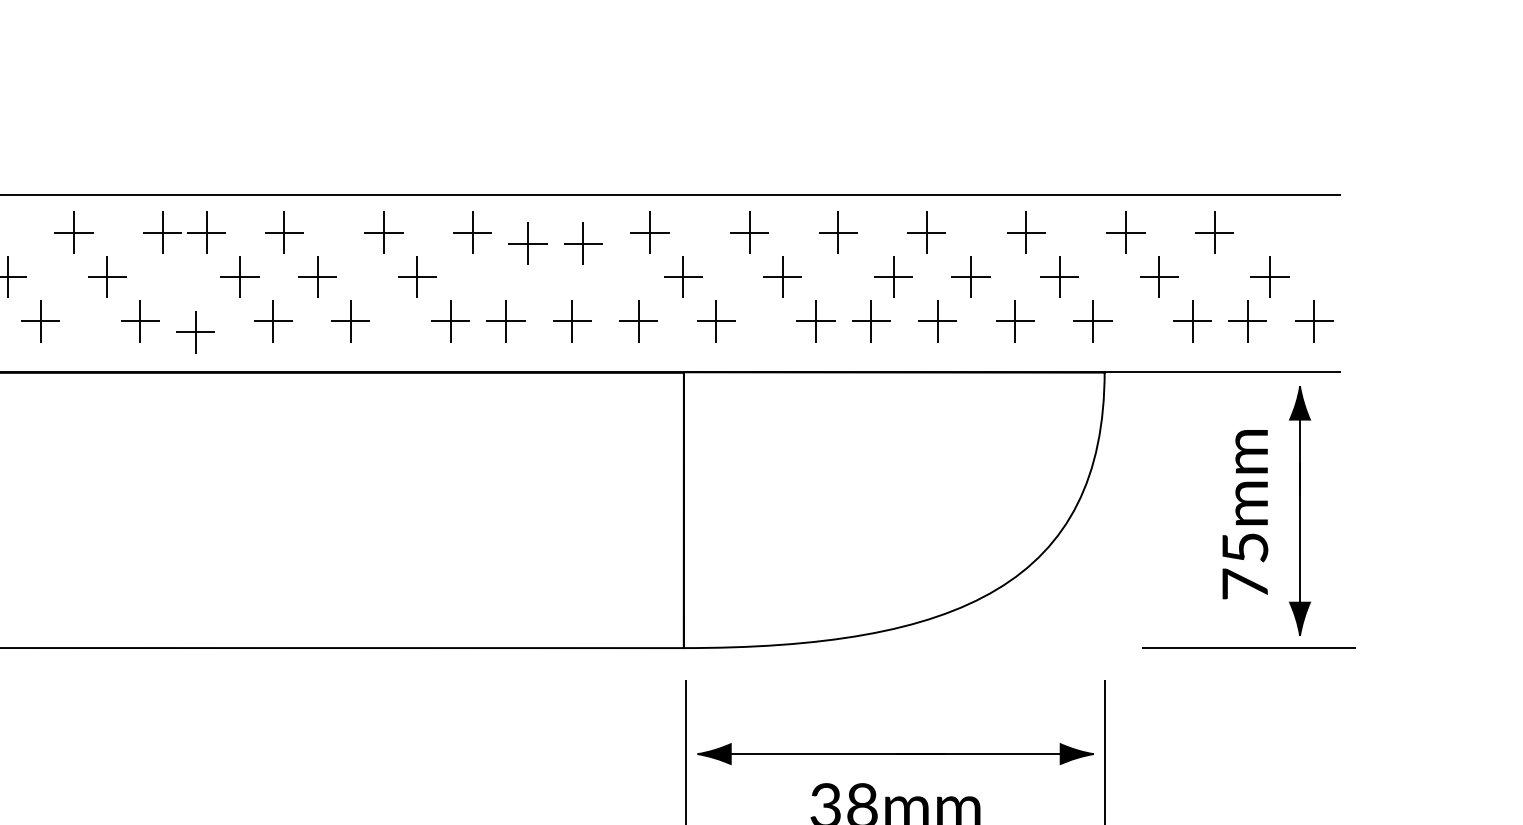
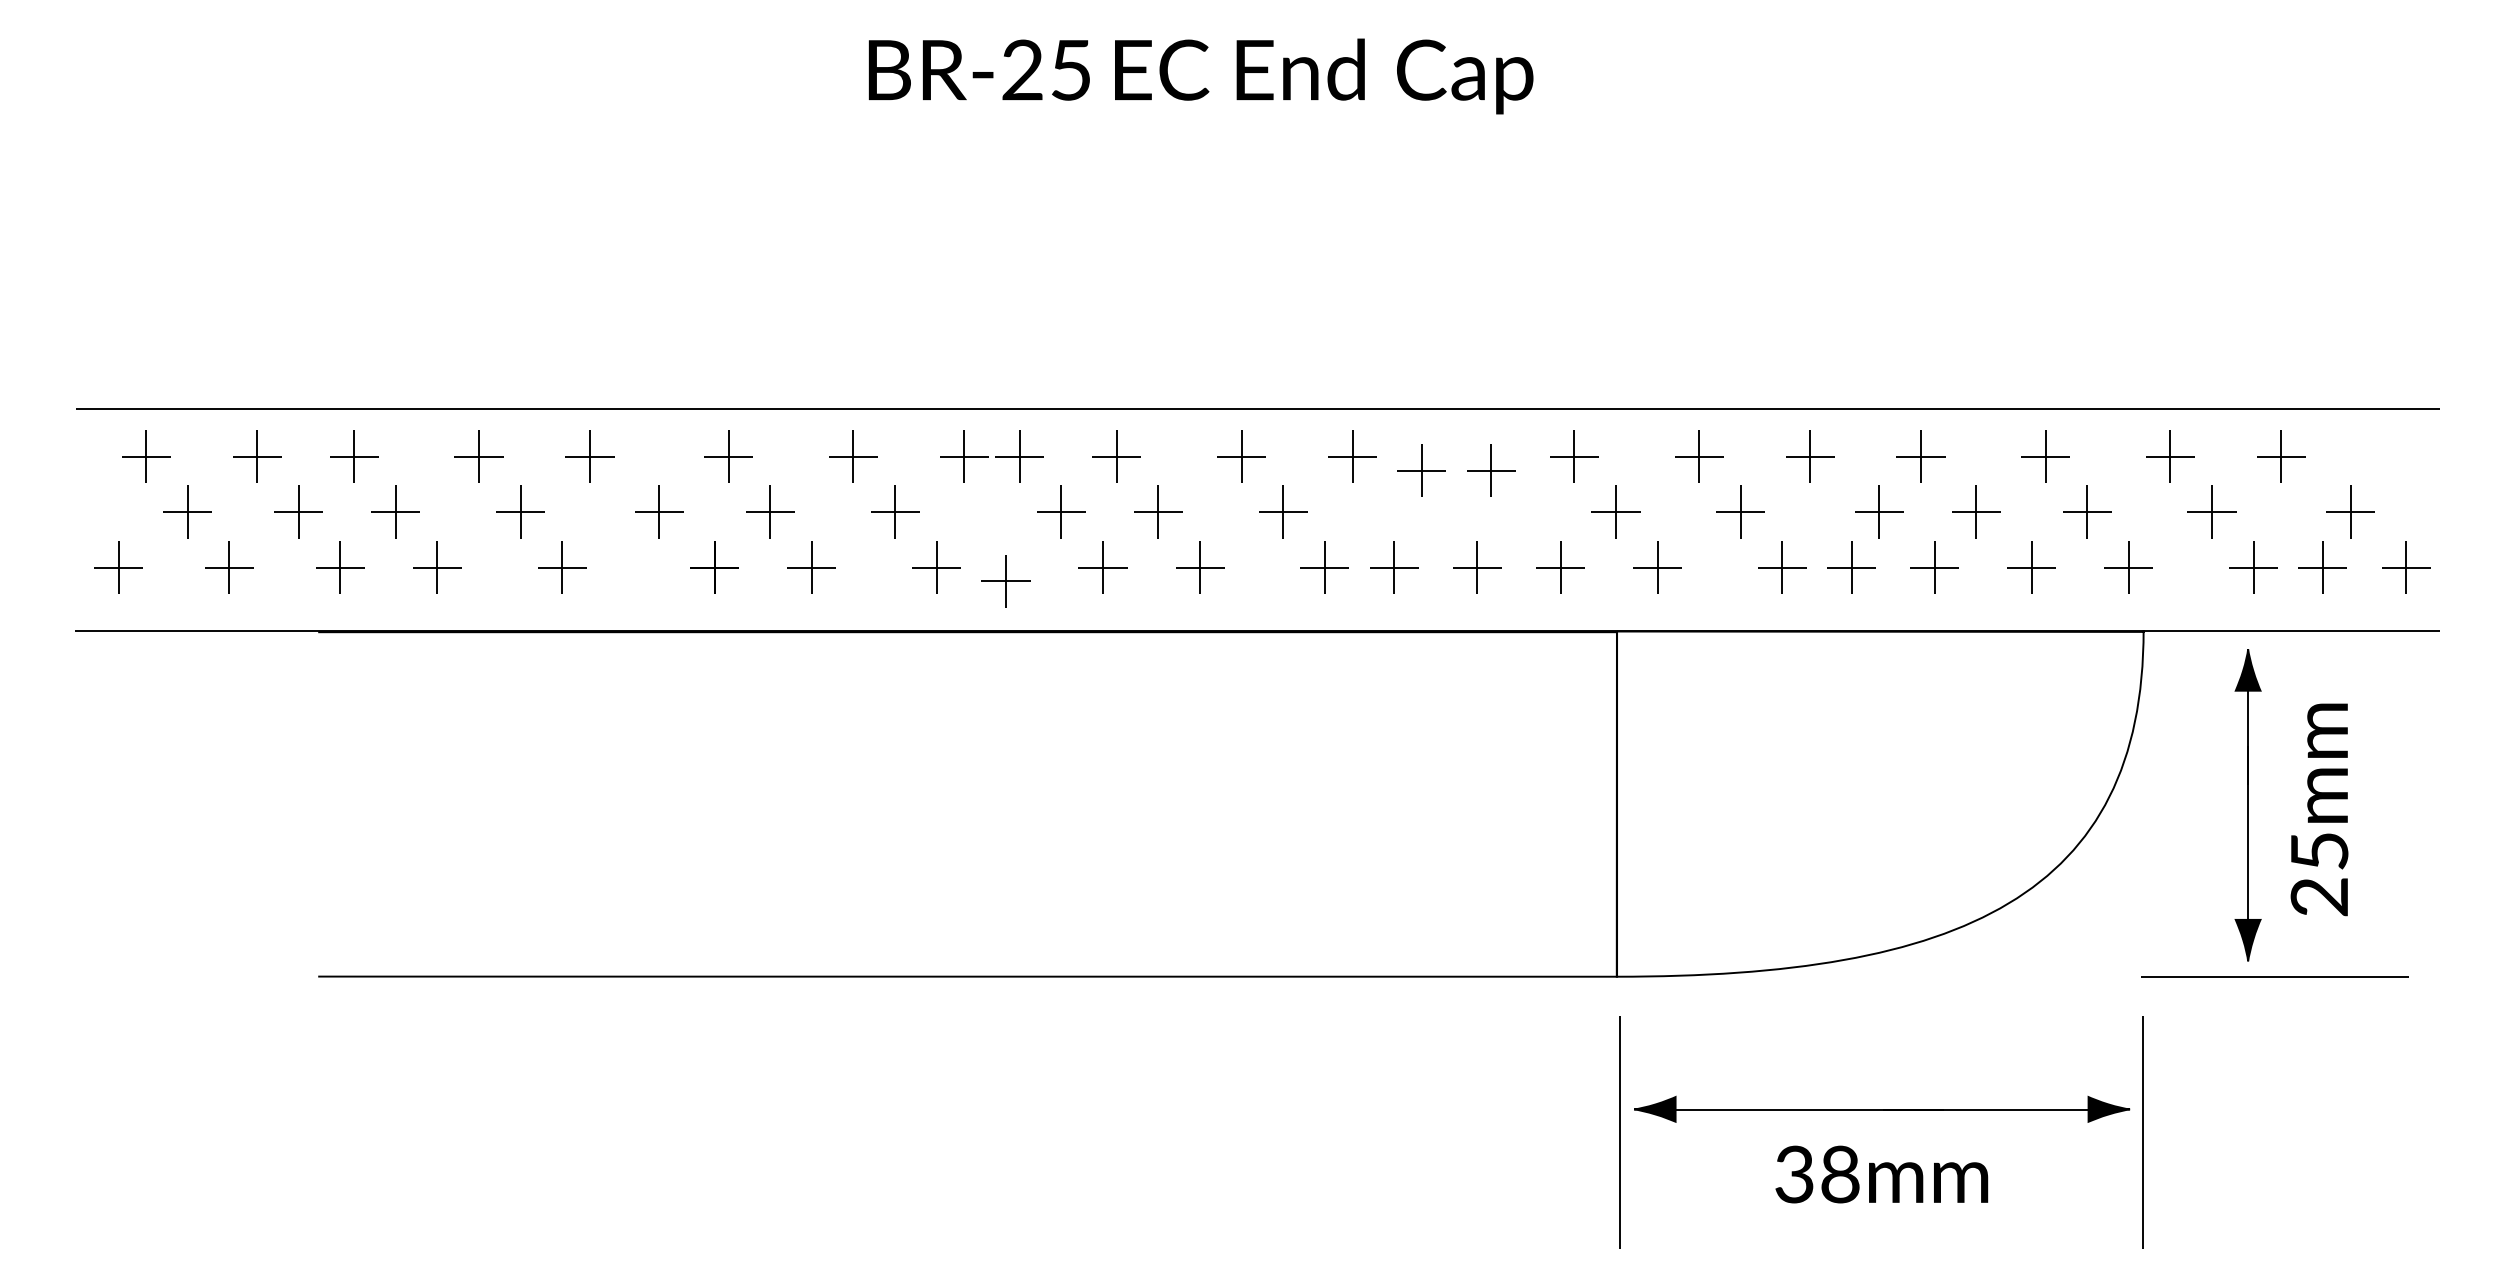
part: (1299, 511) -> (2247, 805), moved
text: (1244, 584) -> (2318, 896), 75mm -> 25mm
line: (1248, 647) -> (2274, 976), moved

